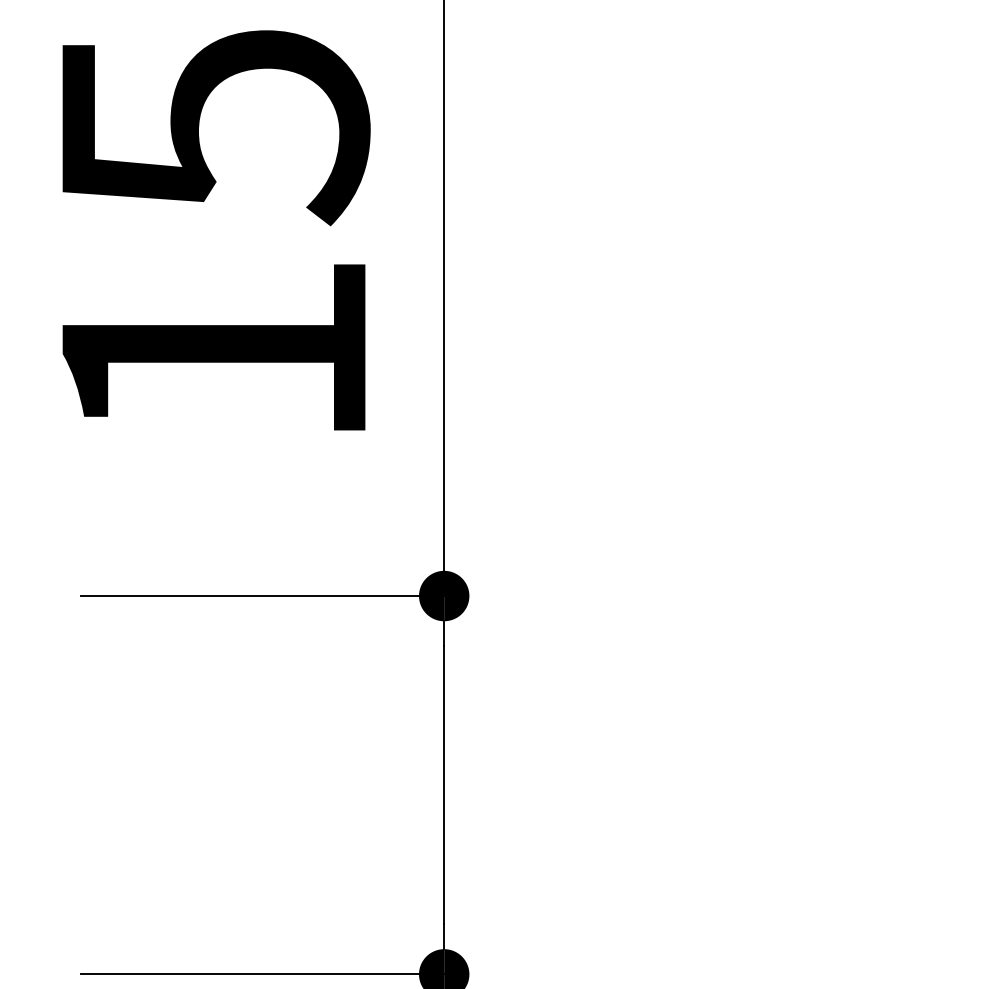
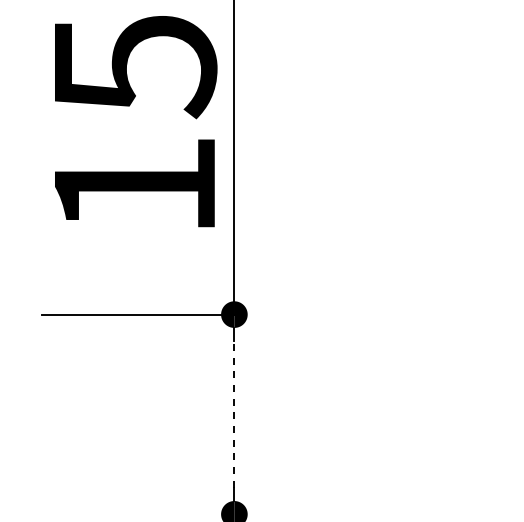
text: (217, 230) -> (136, 121), moved
line: (444, 783) -> (234, 413), solid -> dashed
line: (262, 974) -> (138, 514), removed

